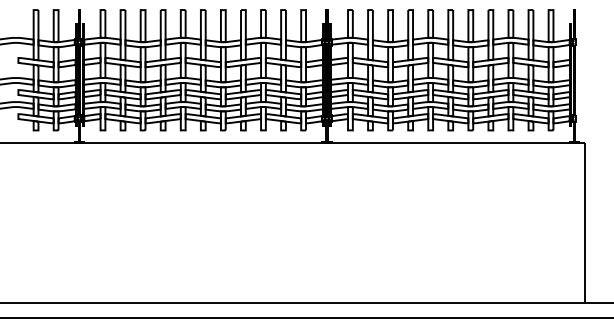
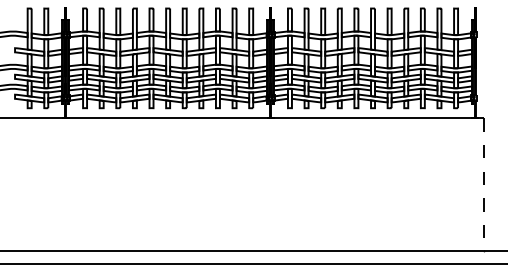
line: (585, 223) -> (484, 185), solid -> dashed

